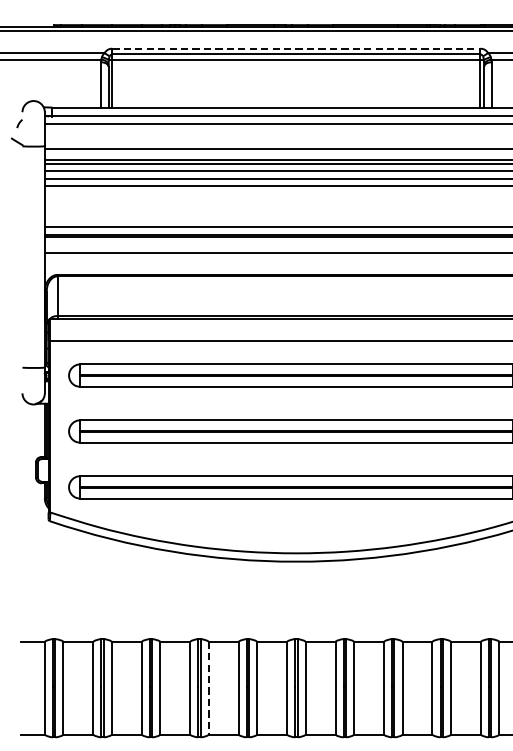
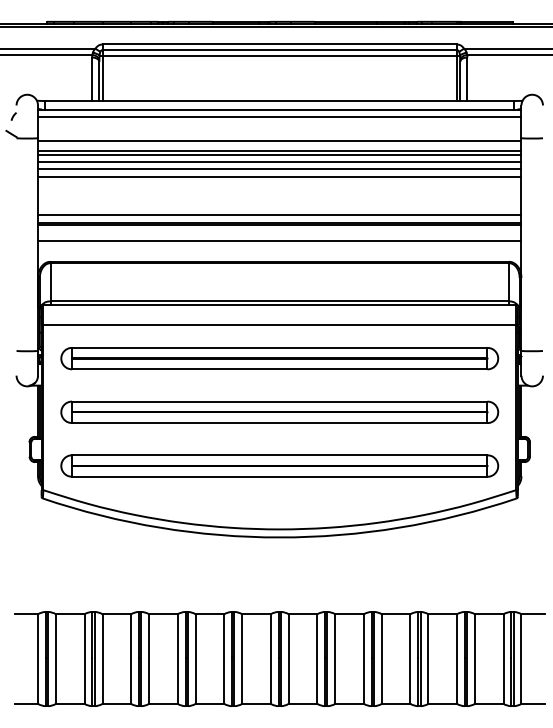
line: (296, 48) -> (279, 44), dashed -> solid
line: (208, 688) -> (195, 659), dashed -> solid

